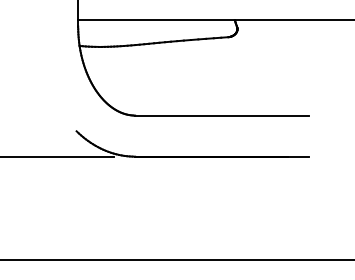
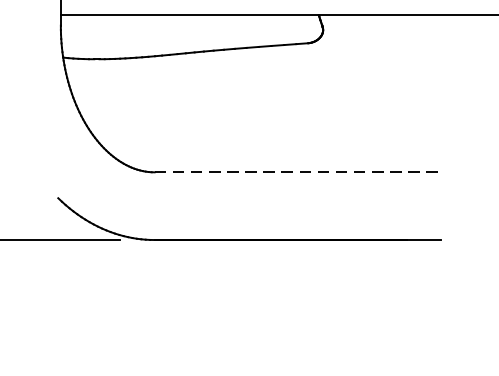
line: (222, 115) -> (298, 172), solid -> dashed

